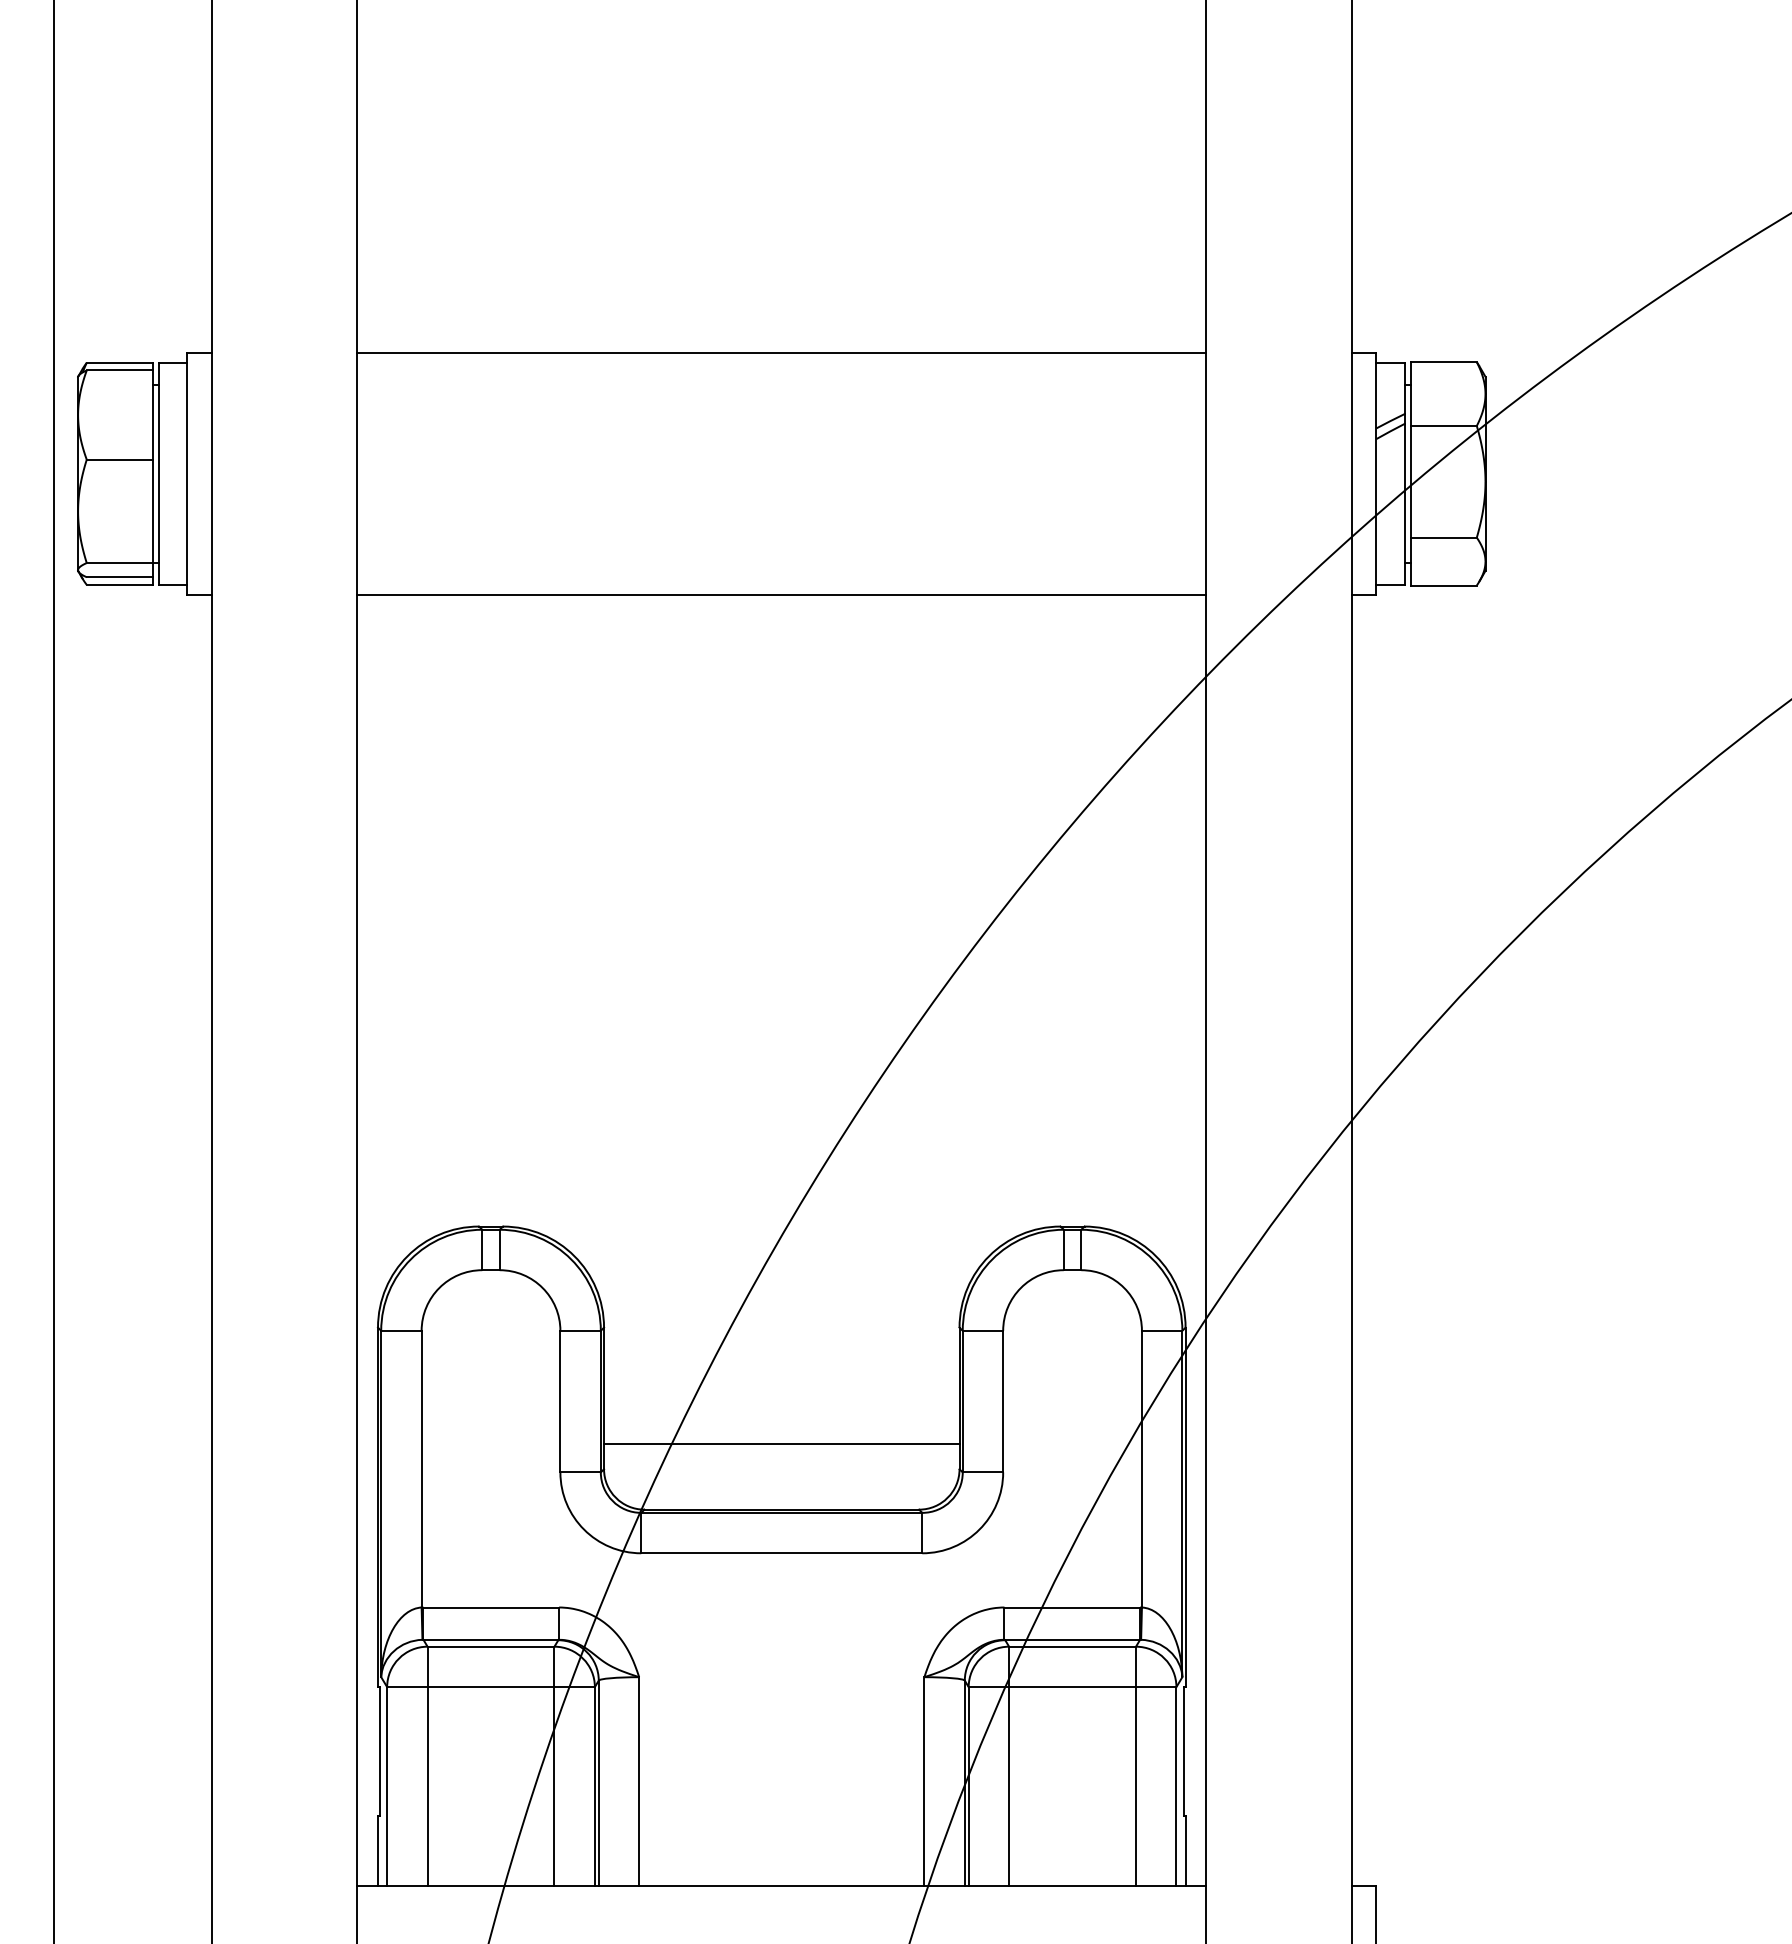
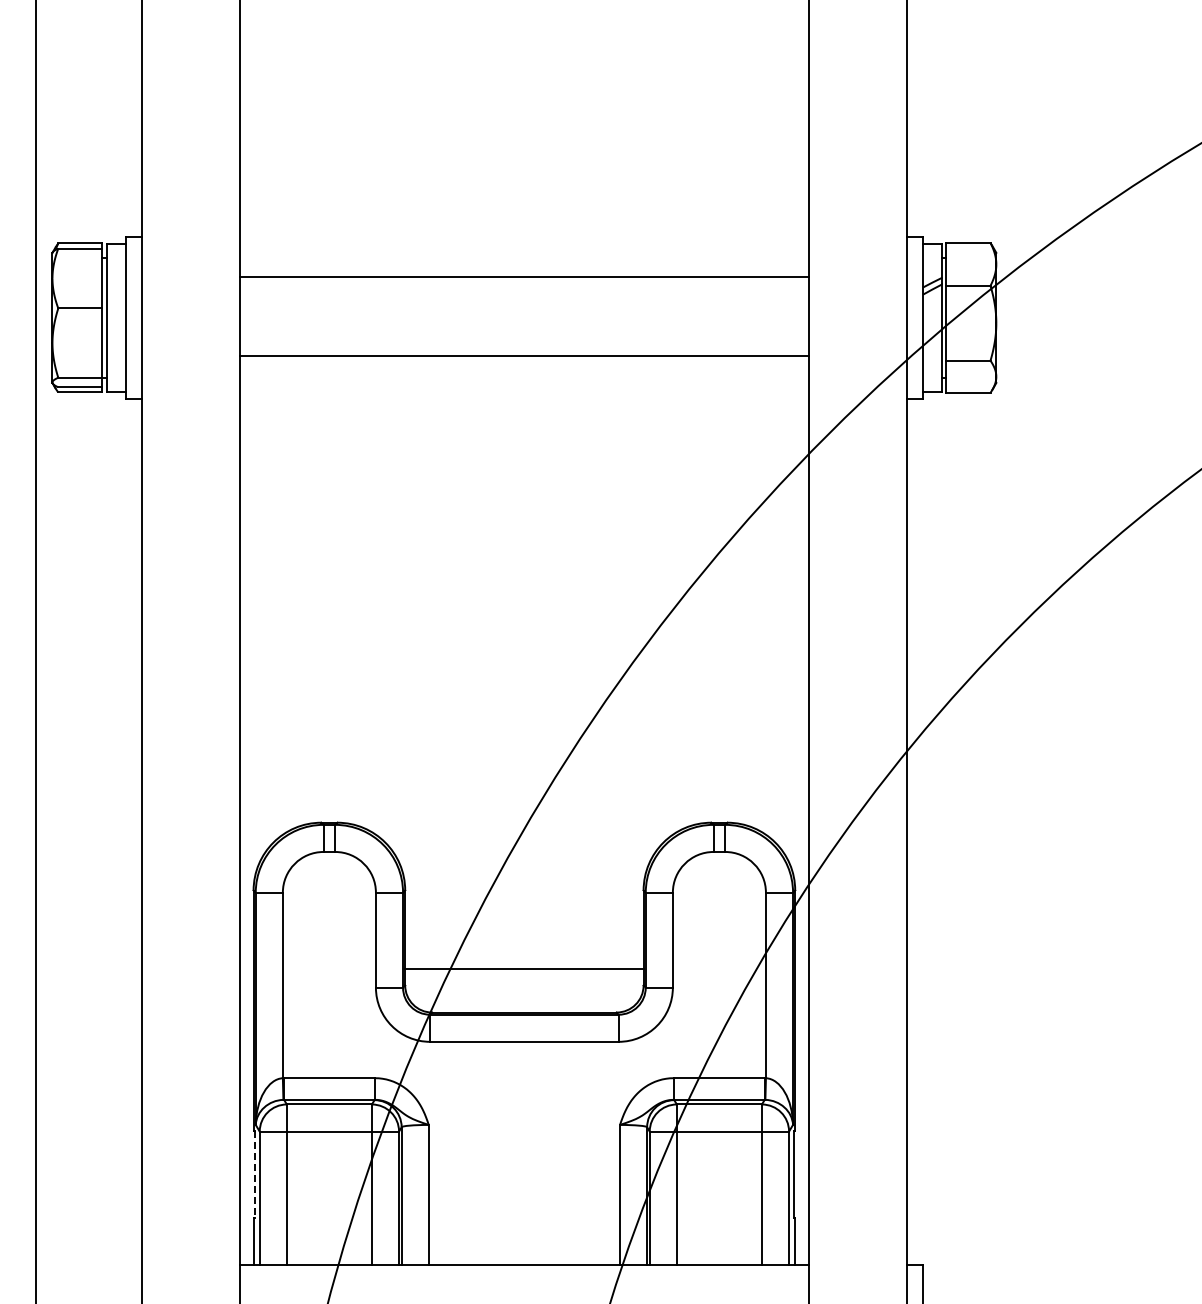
line: (781, 352) -> (524, 276), moved
line: (781, 595) -> (524, 356), moved
line: (379, 1752) -> (254, 1175), solid -> dashed

